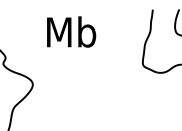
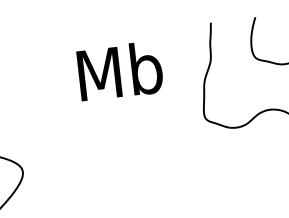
text: (71, 31) -> (120, 70), moved

